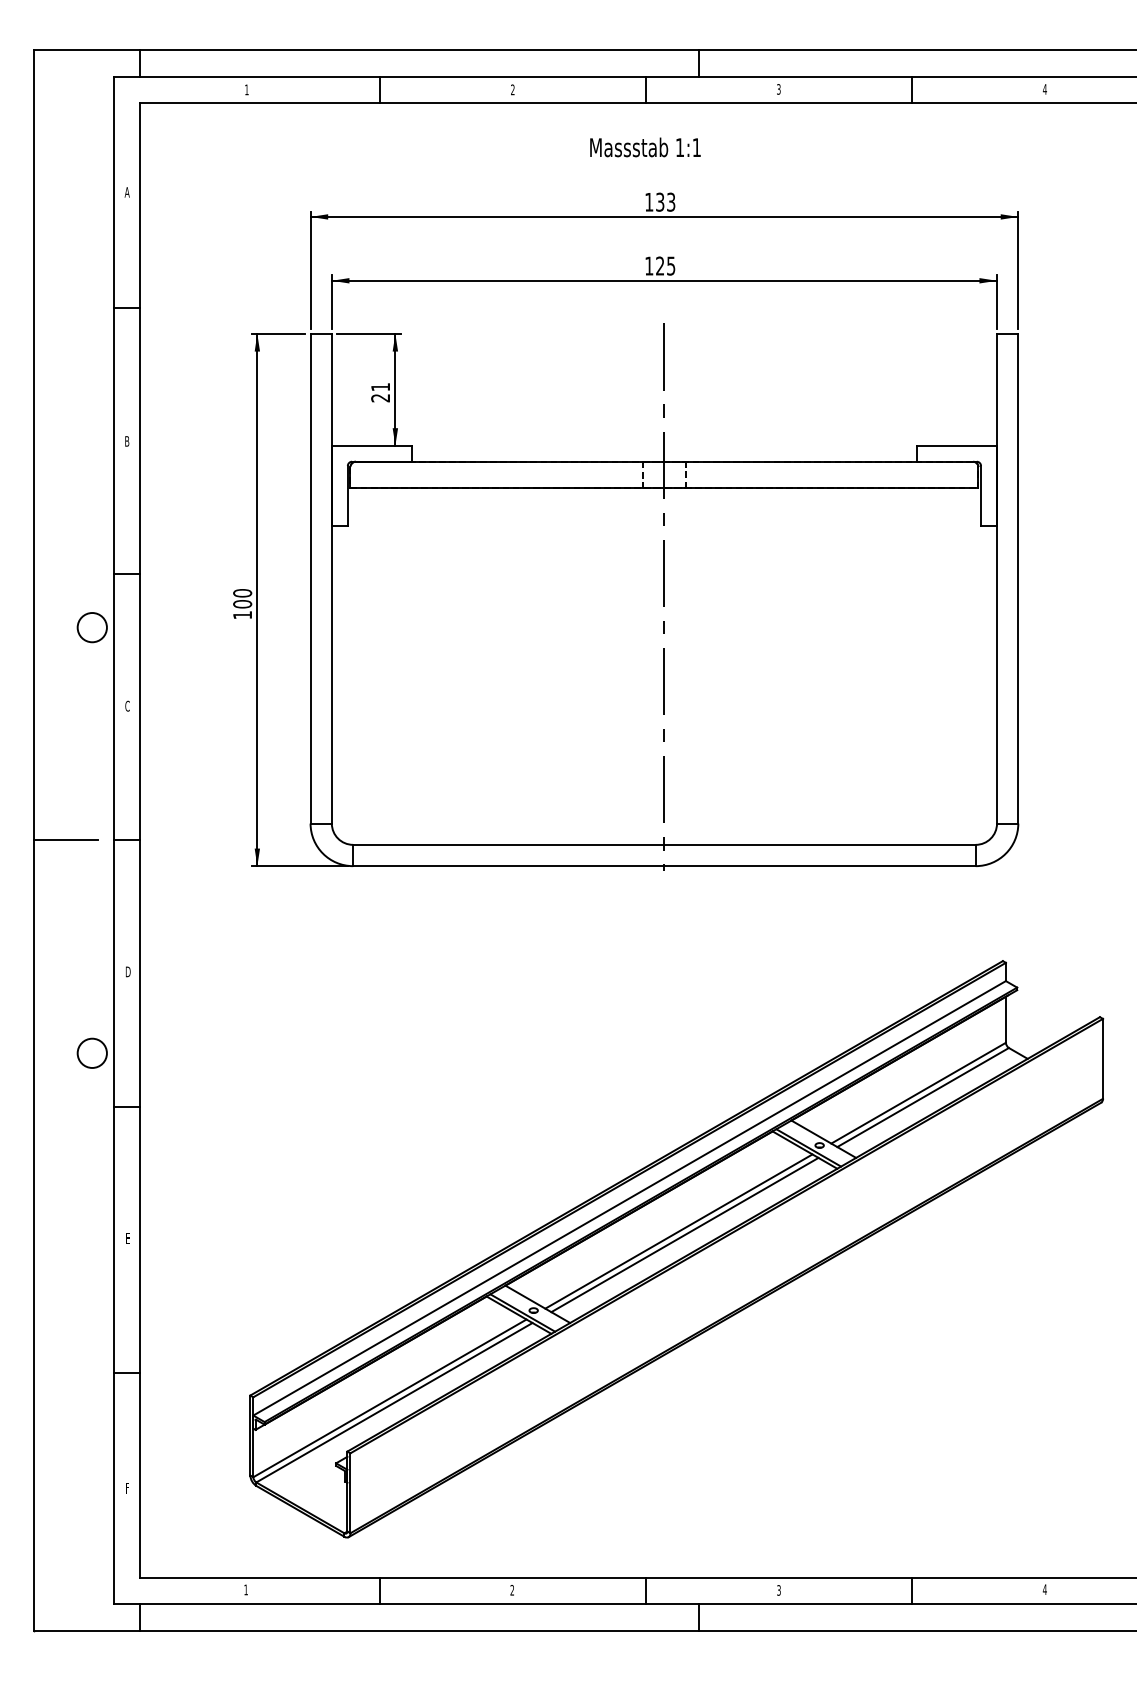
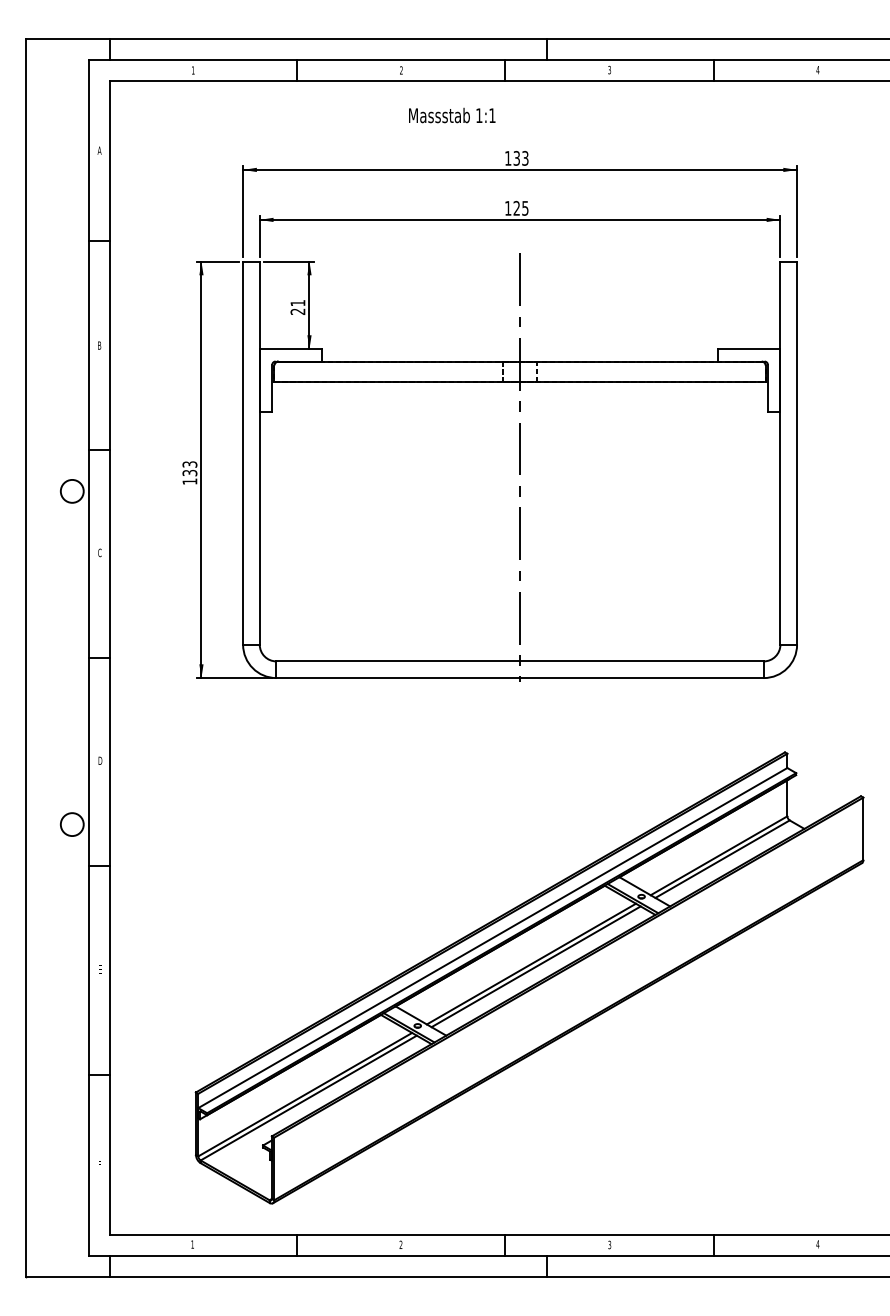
text: (645, 147) -> (452, 115), moved
text: (242, 598) -> (189, 468), 100 -> 133
line: (65, 841) -> (51, 658), removed

